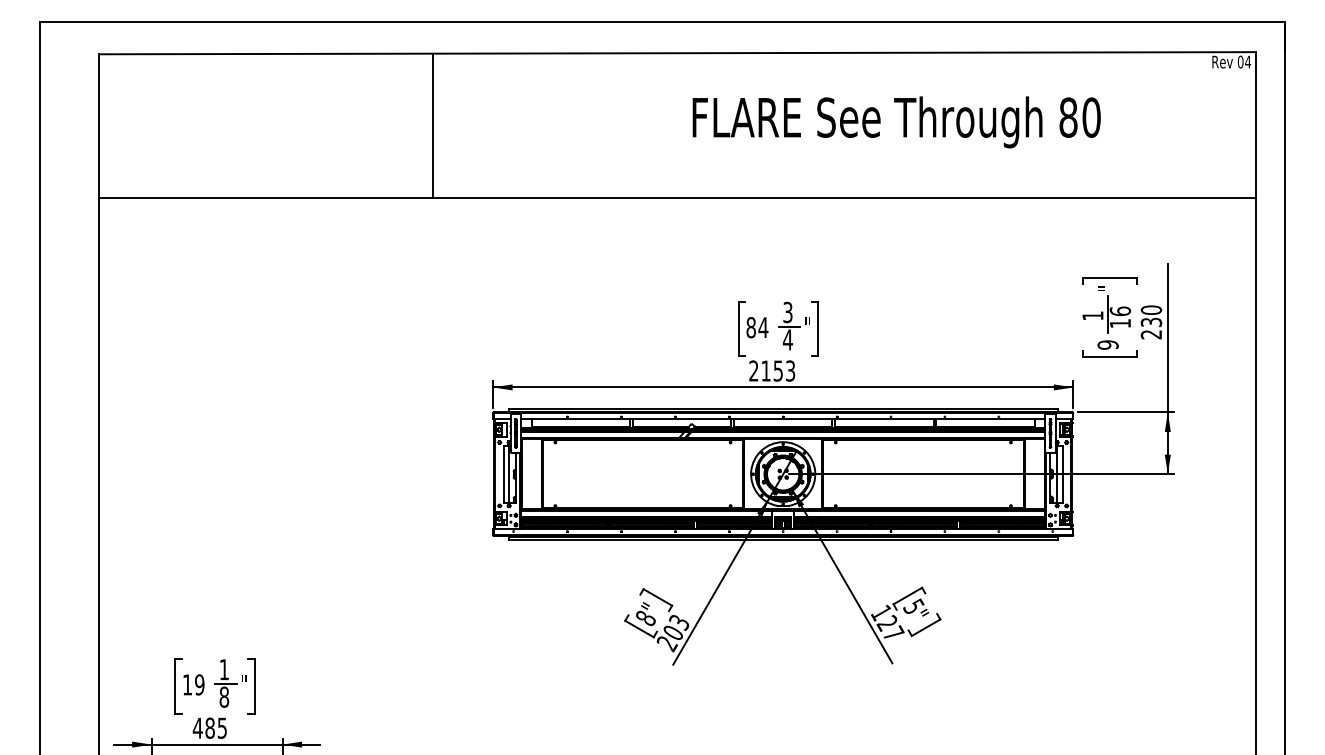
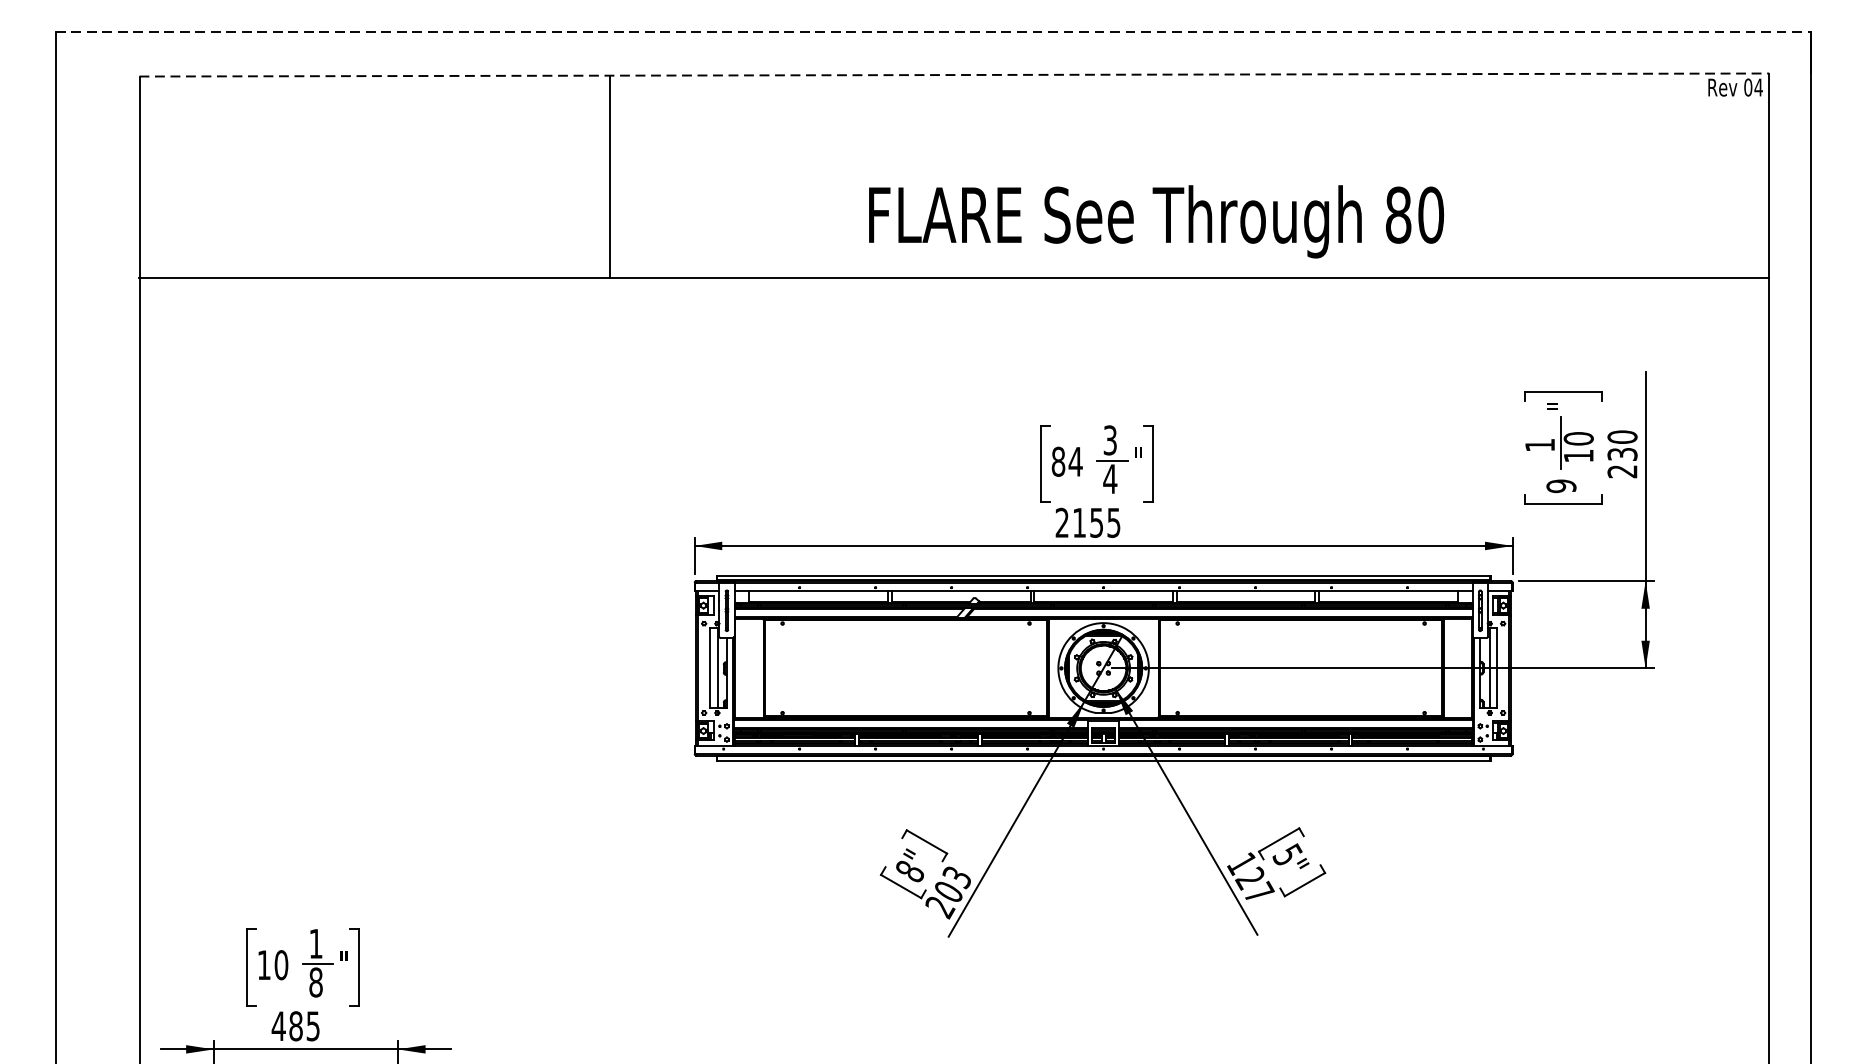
line: (662, 22) -> (933, 31), solid -> dashed
line: (677, 53) -> (954, 75), solid -> dashed
text: (896, 122) -> (1156, 221), moved
text: (1119, 310) -> (1577, 437), 16 -> 10
text: (790, 370) -> (1113, 522), 2153 -> 2155
text: (199, 684) -> (281, 964), 19 -> 10

